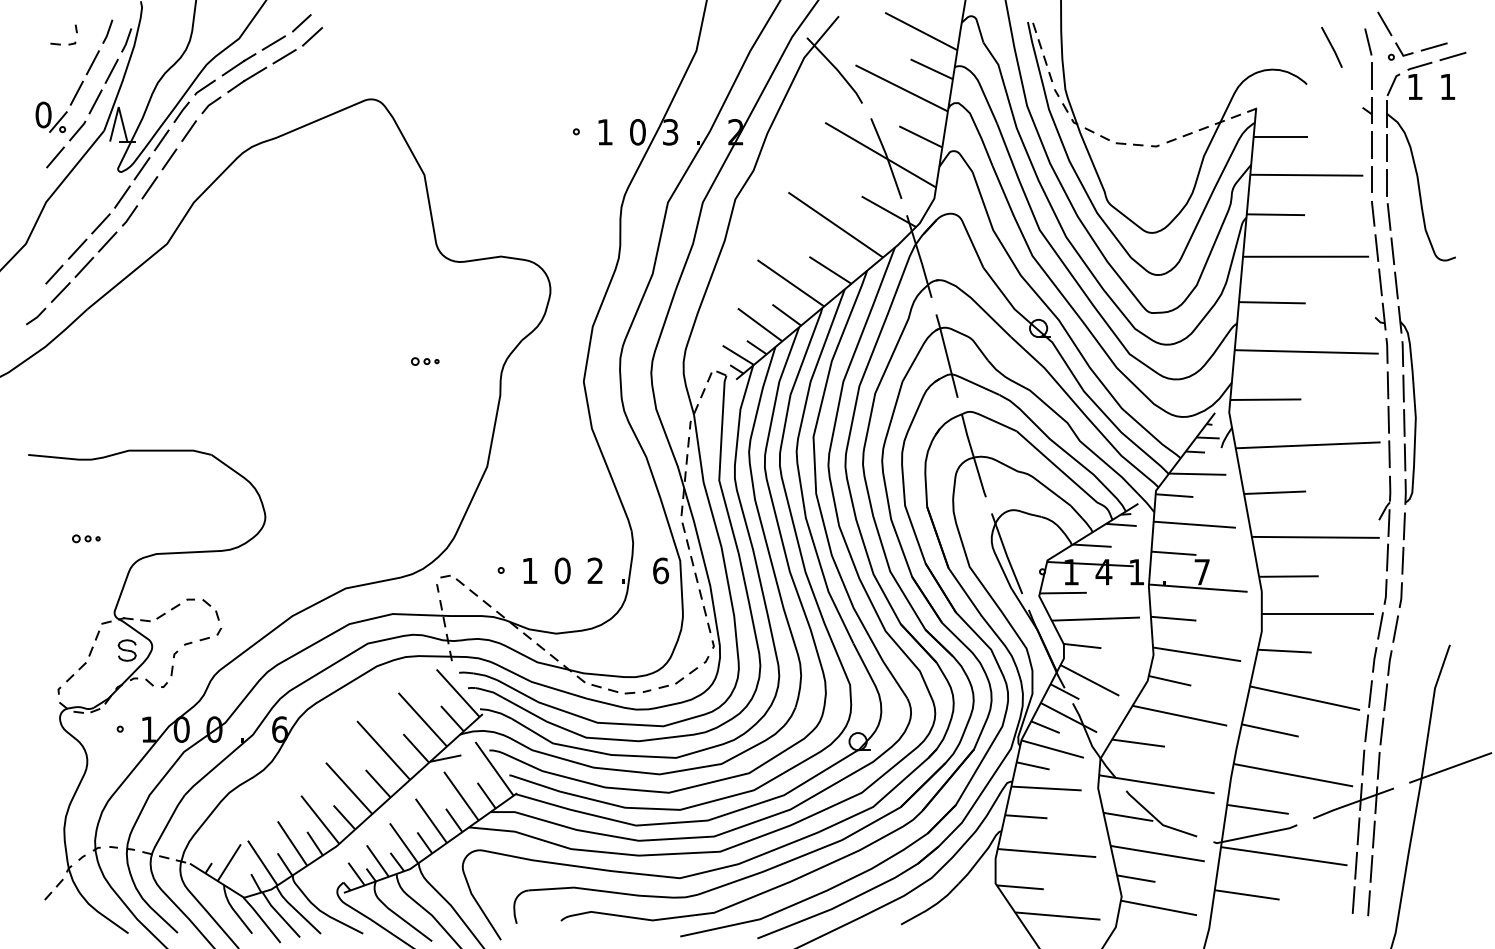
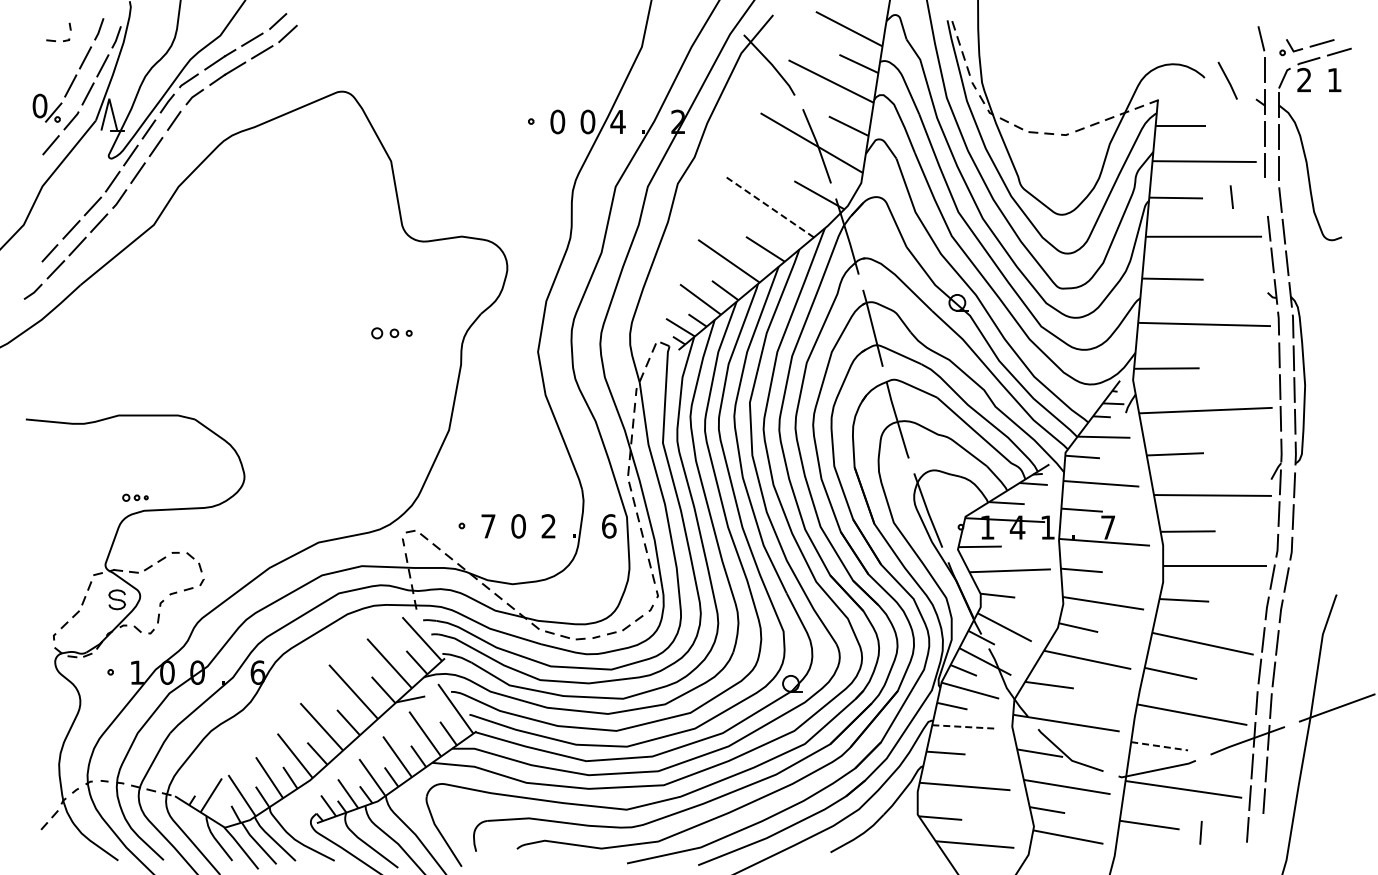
line: (1384, 23) -> (1276, 21), removed
line: (1331, 47) -> (1227, 80), moved
text: (1415, 86) -> (1304, 79), 1 -> 2
text: (604, 131) -> (557, 121), 1 -> 0
text: (669, 131) -> (617, 121), 3 -> 4
line: (1372, 213) -> (1231, 196), moved
line: (835, 225) -> (770, 207), solid -> dashed
part: (424, 361) -> (391, 333), size x1.6
part: (86, 538) -> (135, 497), moved
text: (530, 571) -> (488, 526), 1 -> 7
line: (1047, 789) -> (965, 727), solid -> dashed
line: (1257, 809) -> (1159, 746), solid -> dashed
line: (1368, 902) -> (1200, 832), moved

